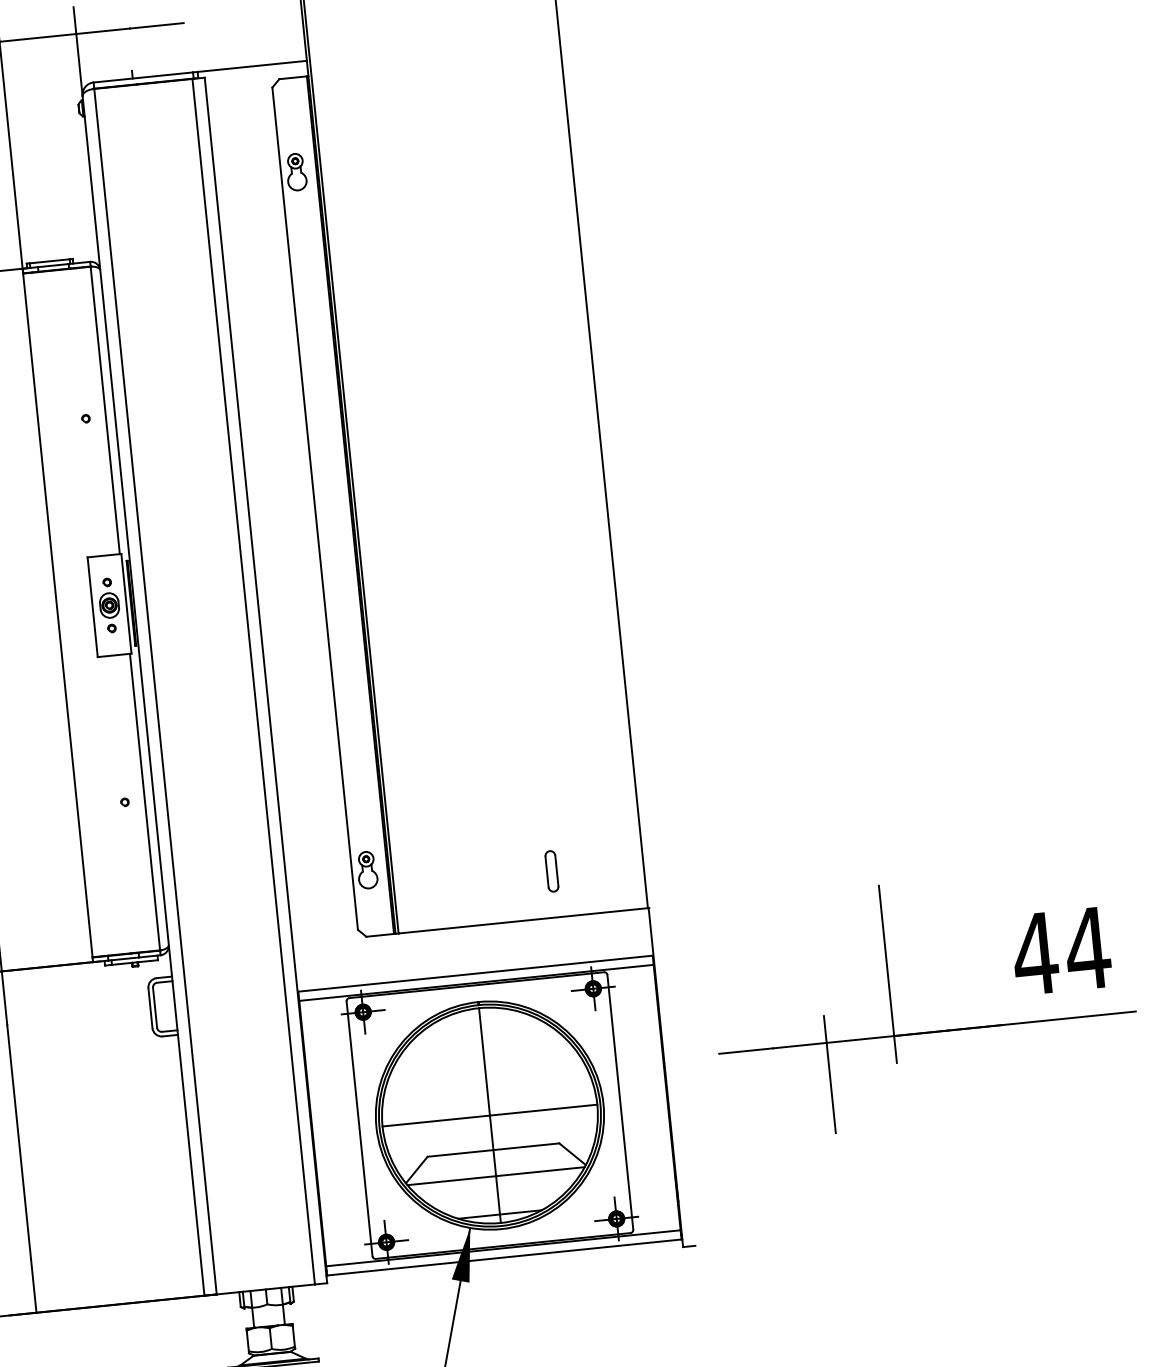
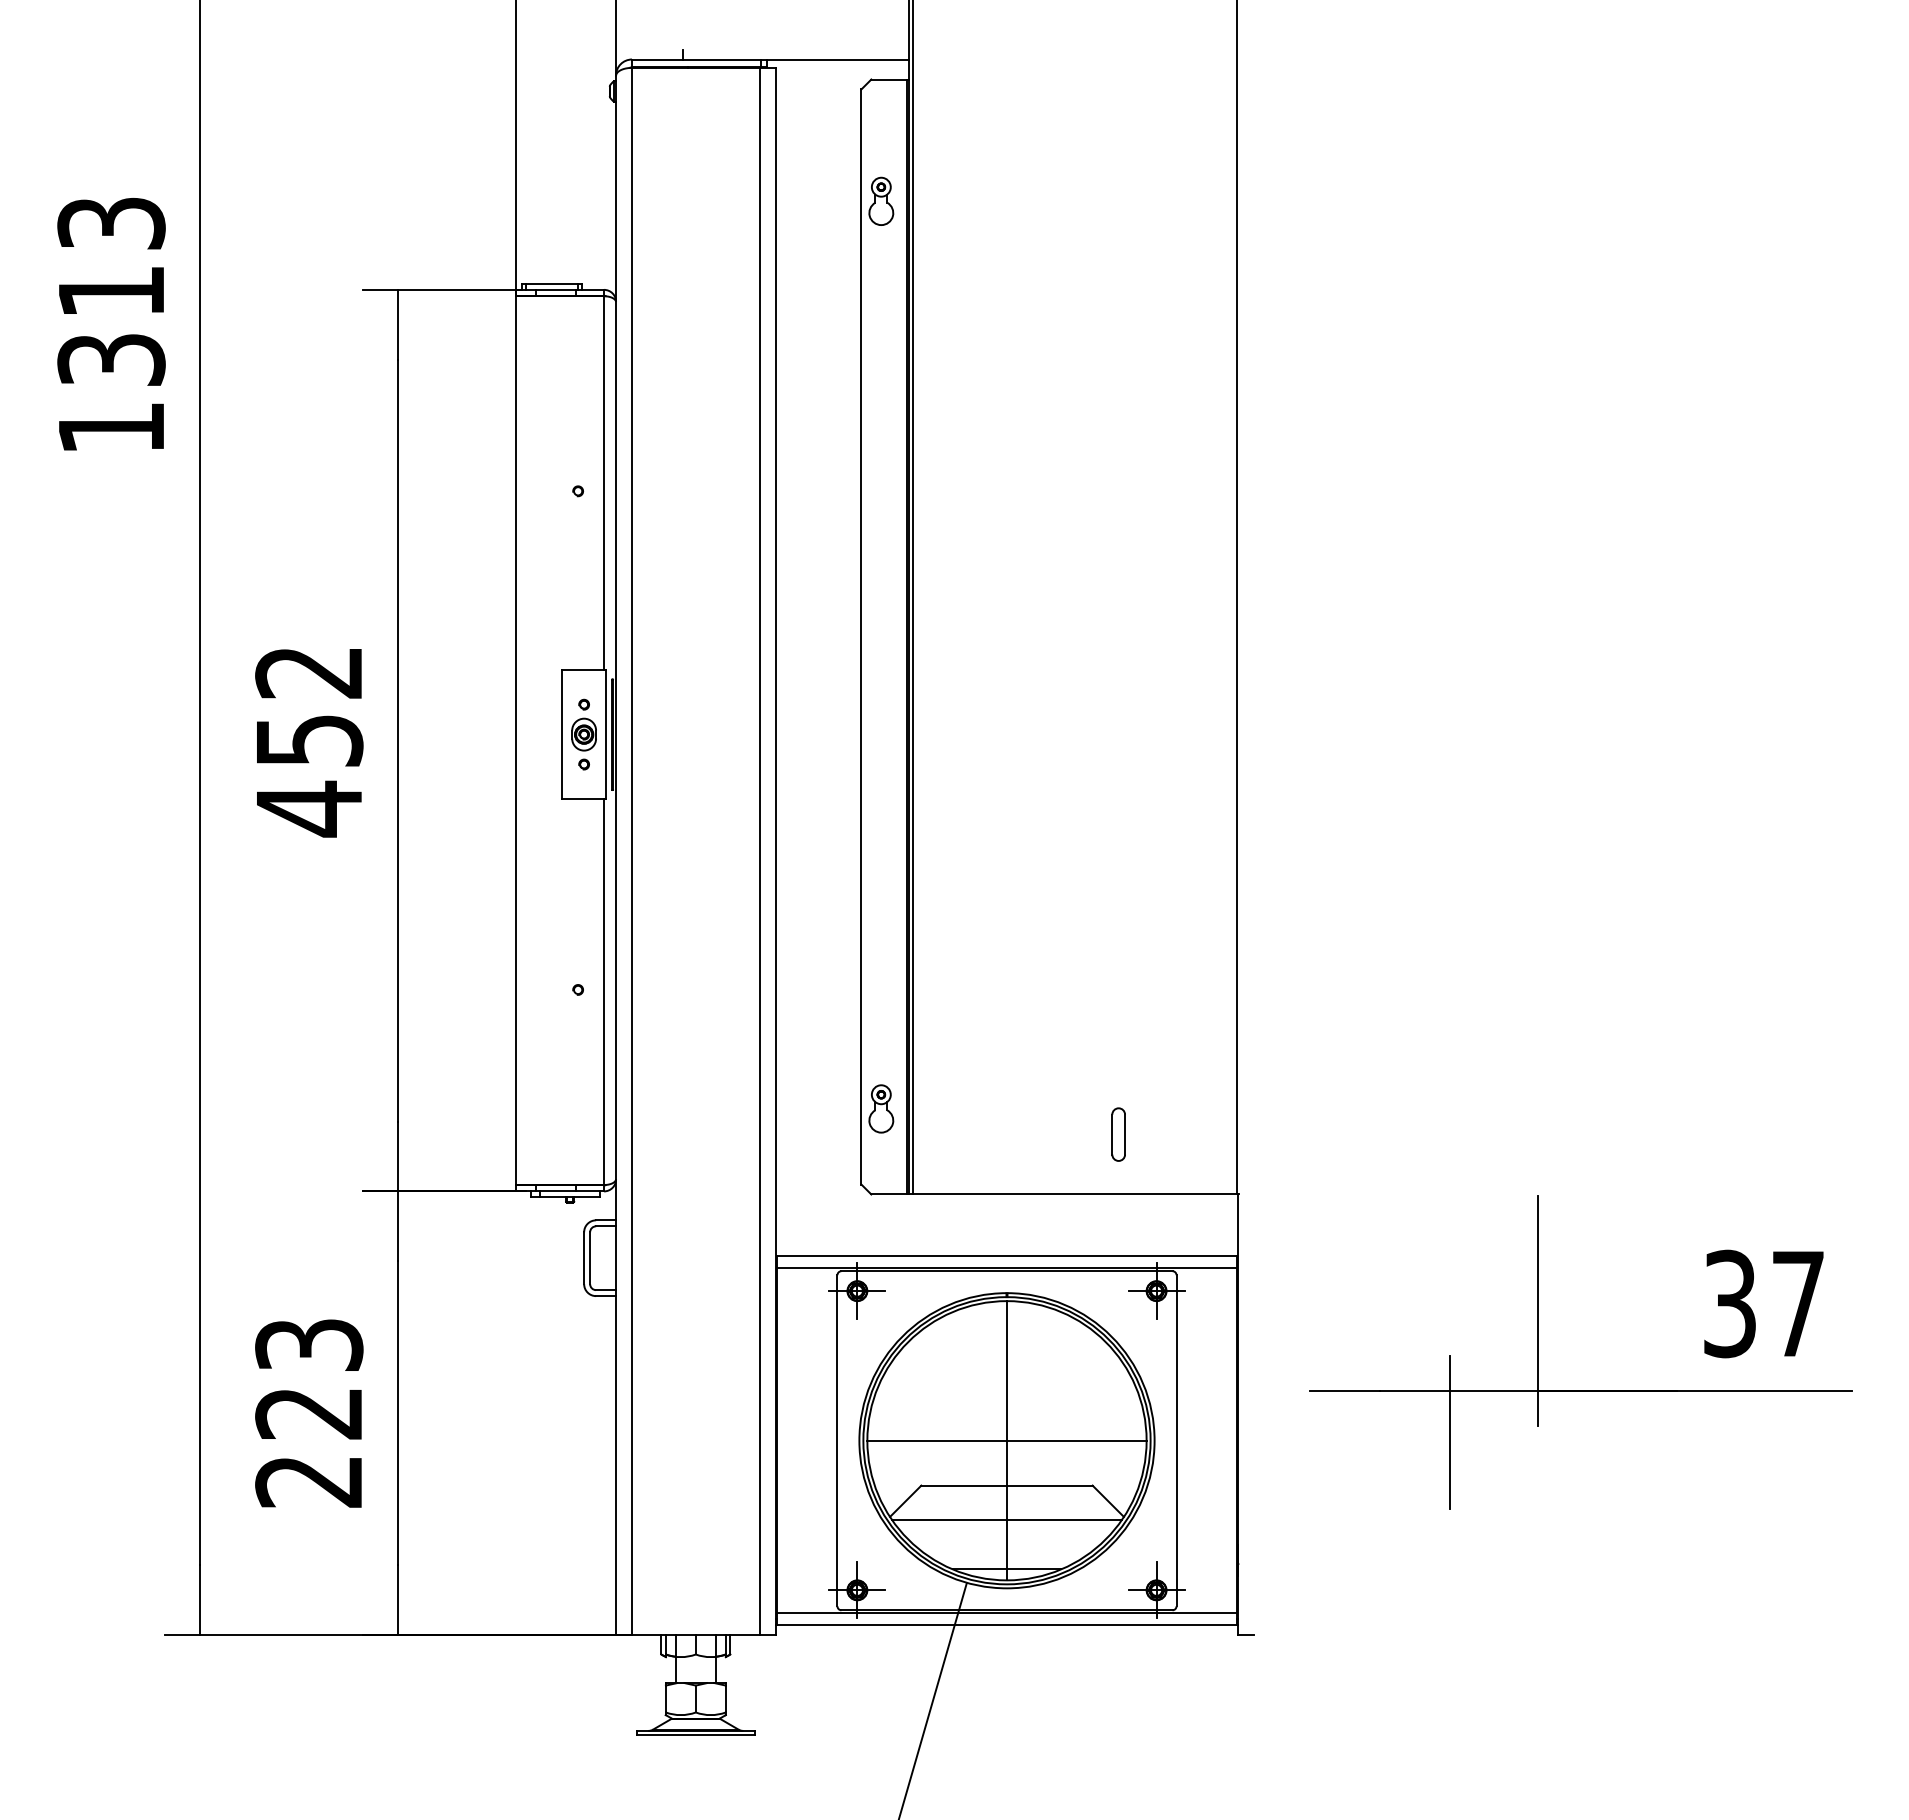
text: (1061, 950) -> (1763, 1303), 44 -> 37
fill: (461, 1255) -> (951, 1617), removed

